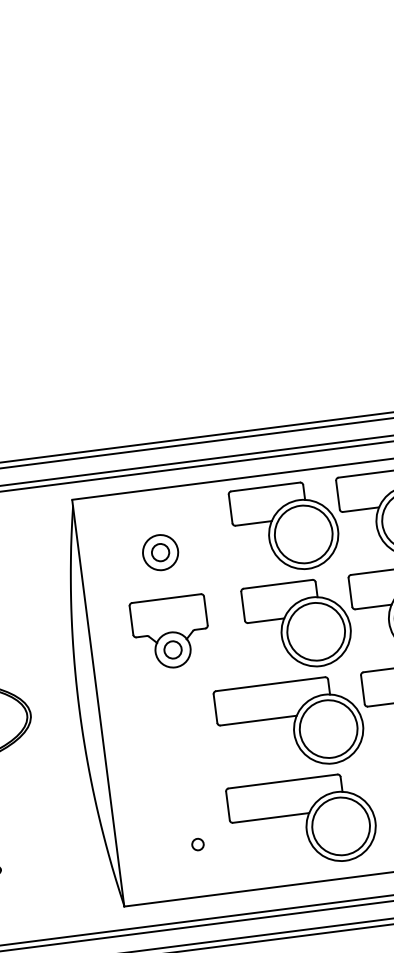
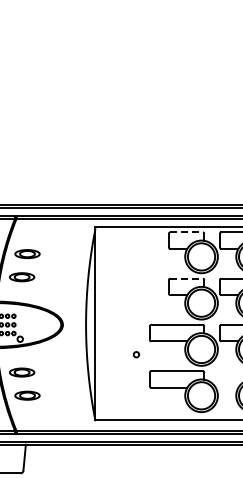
line: (267, 486) -> (187, 232), solid -> dashed
part: (160, 551) -> (133, 256), removed
line: (280, 583) -> (187, 278), solid -> dashed
part: (170, 631) -> (133, 294), removed
circle: (198, 844) -> (136, 354), moved

